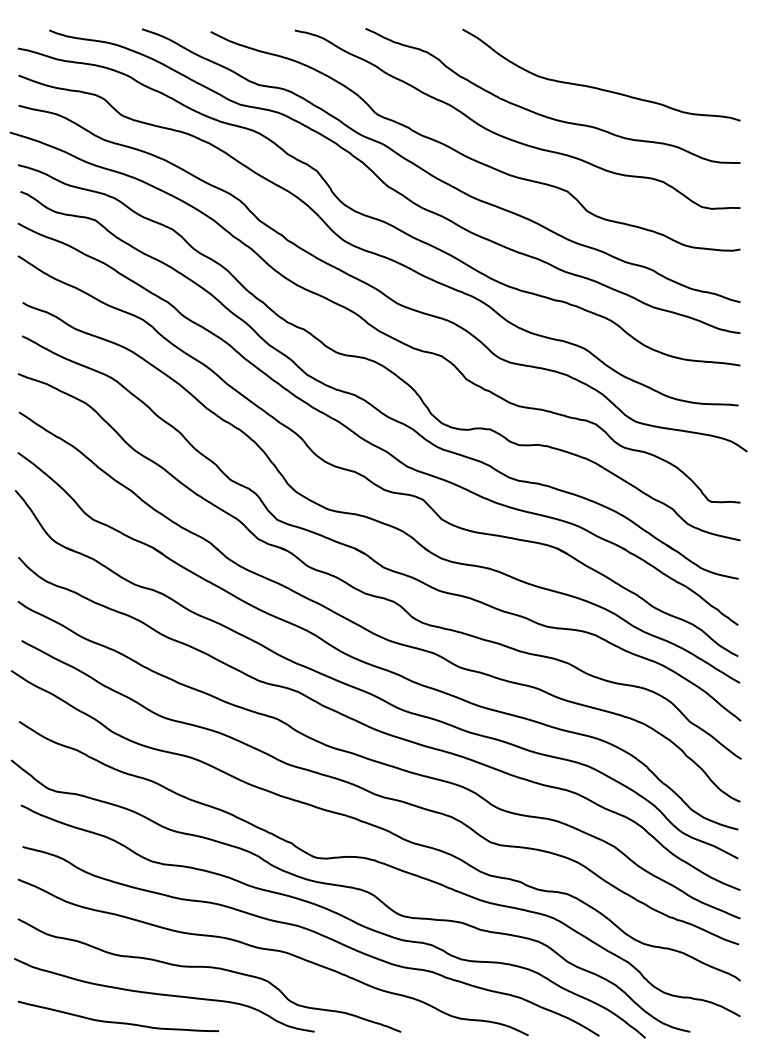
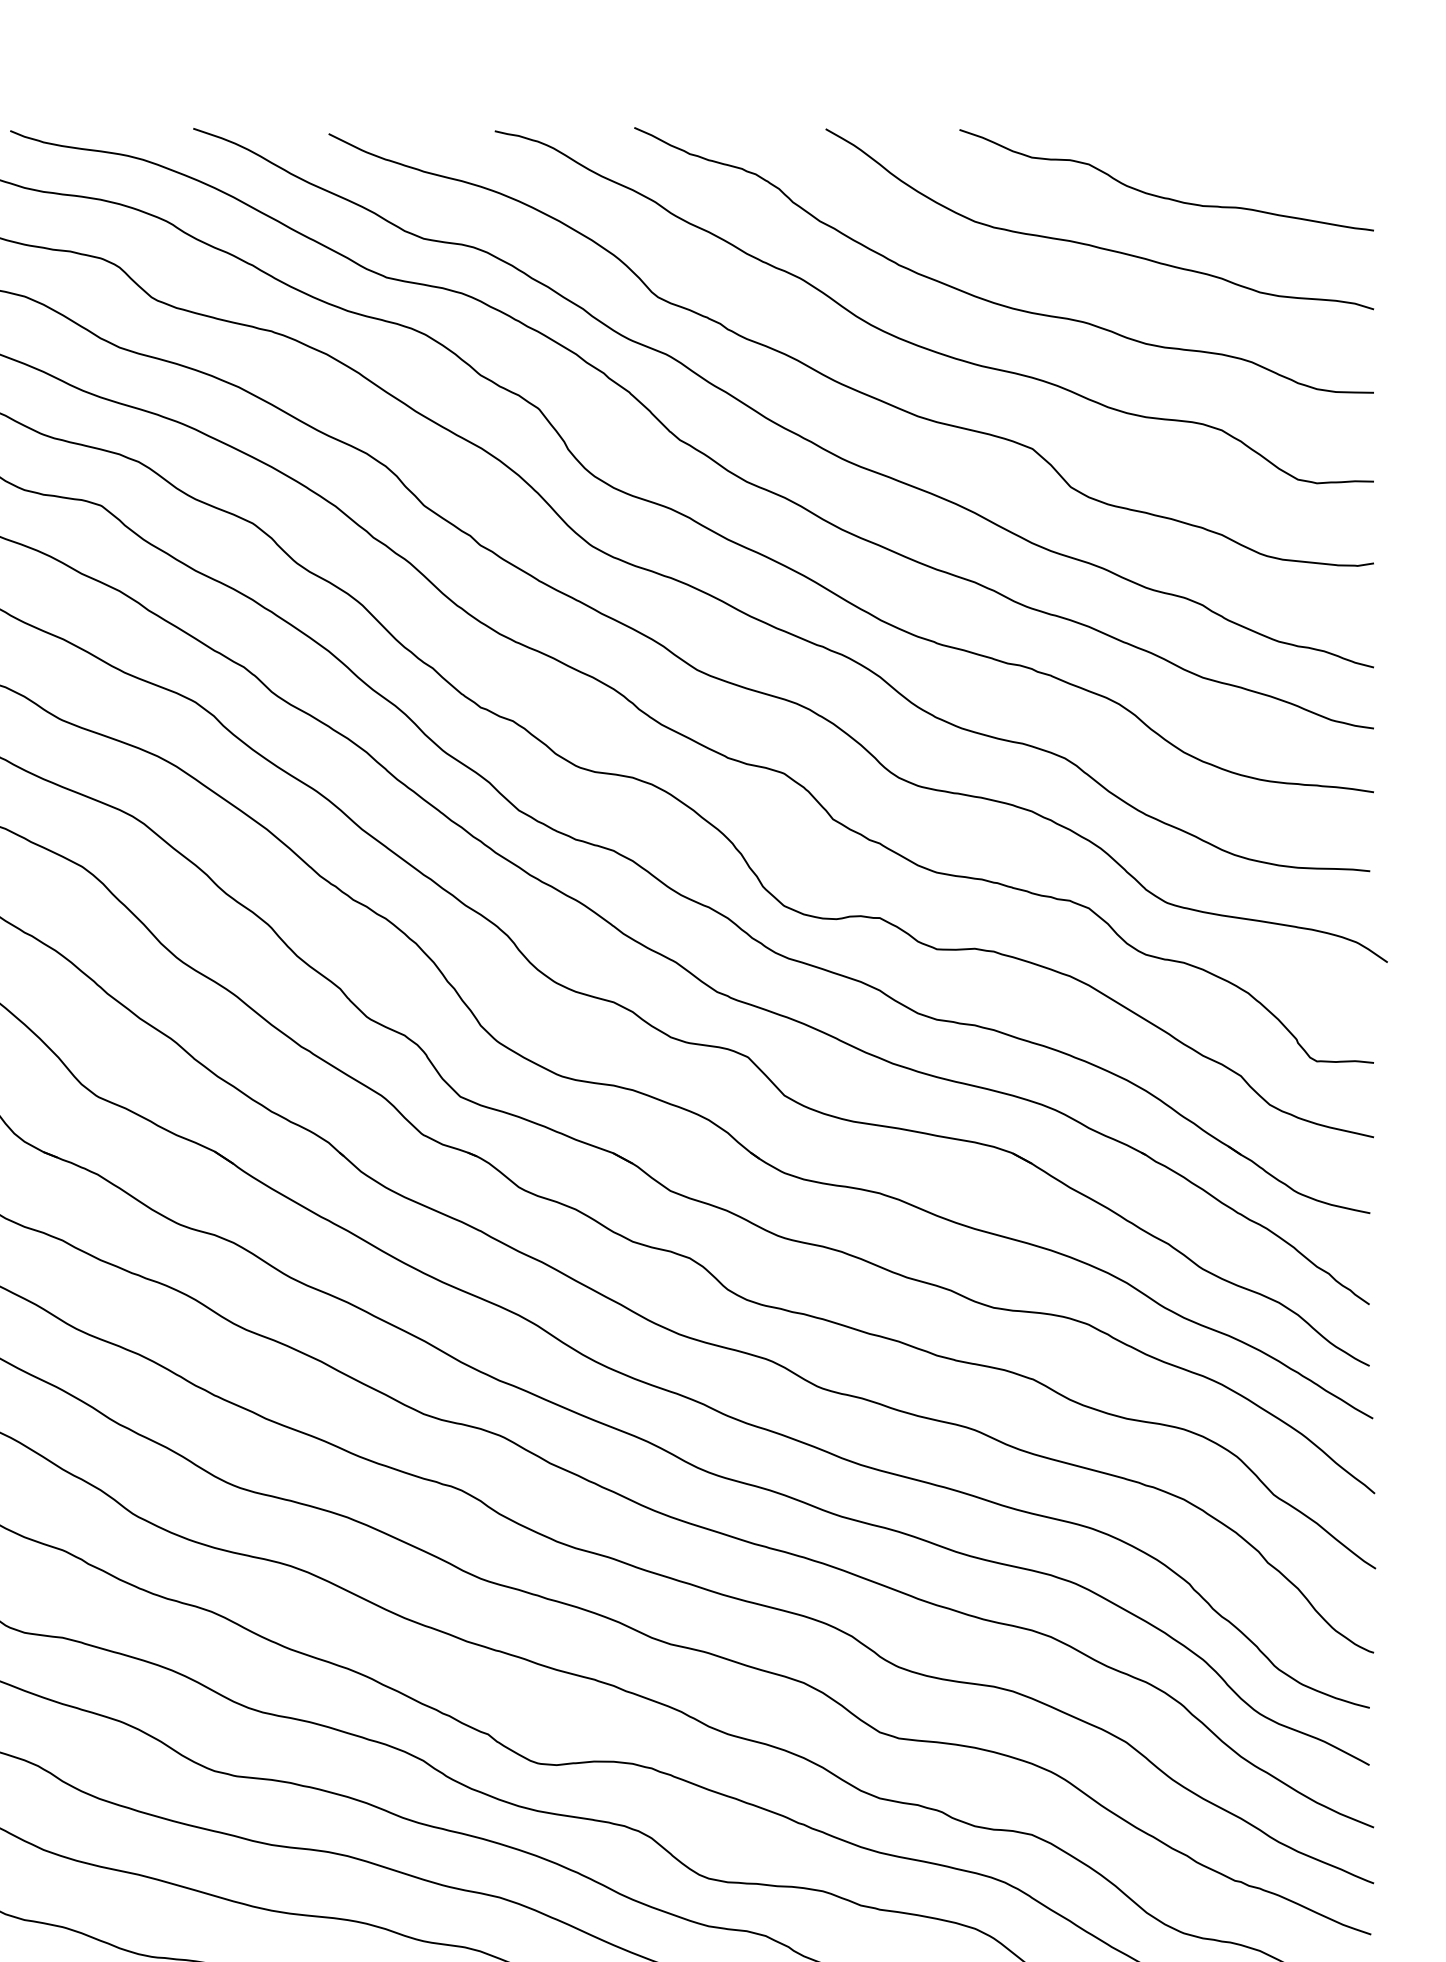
curve: (635, 63) -> (1166, 196), added

